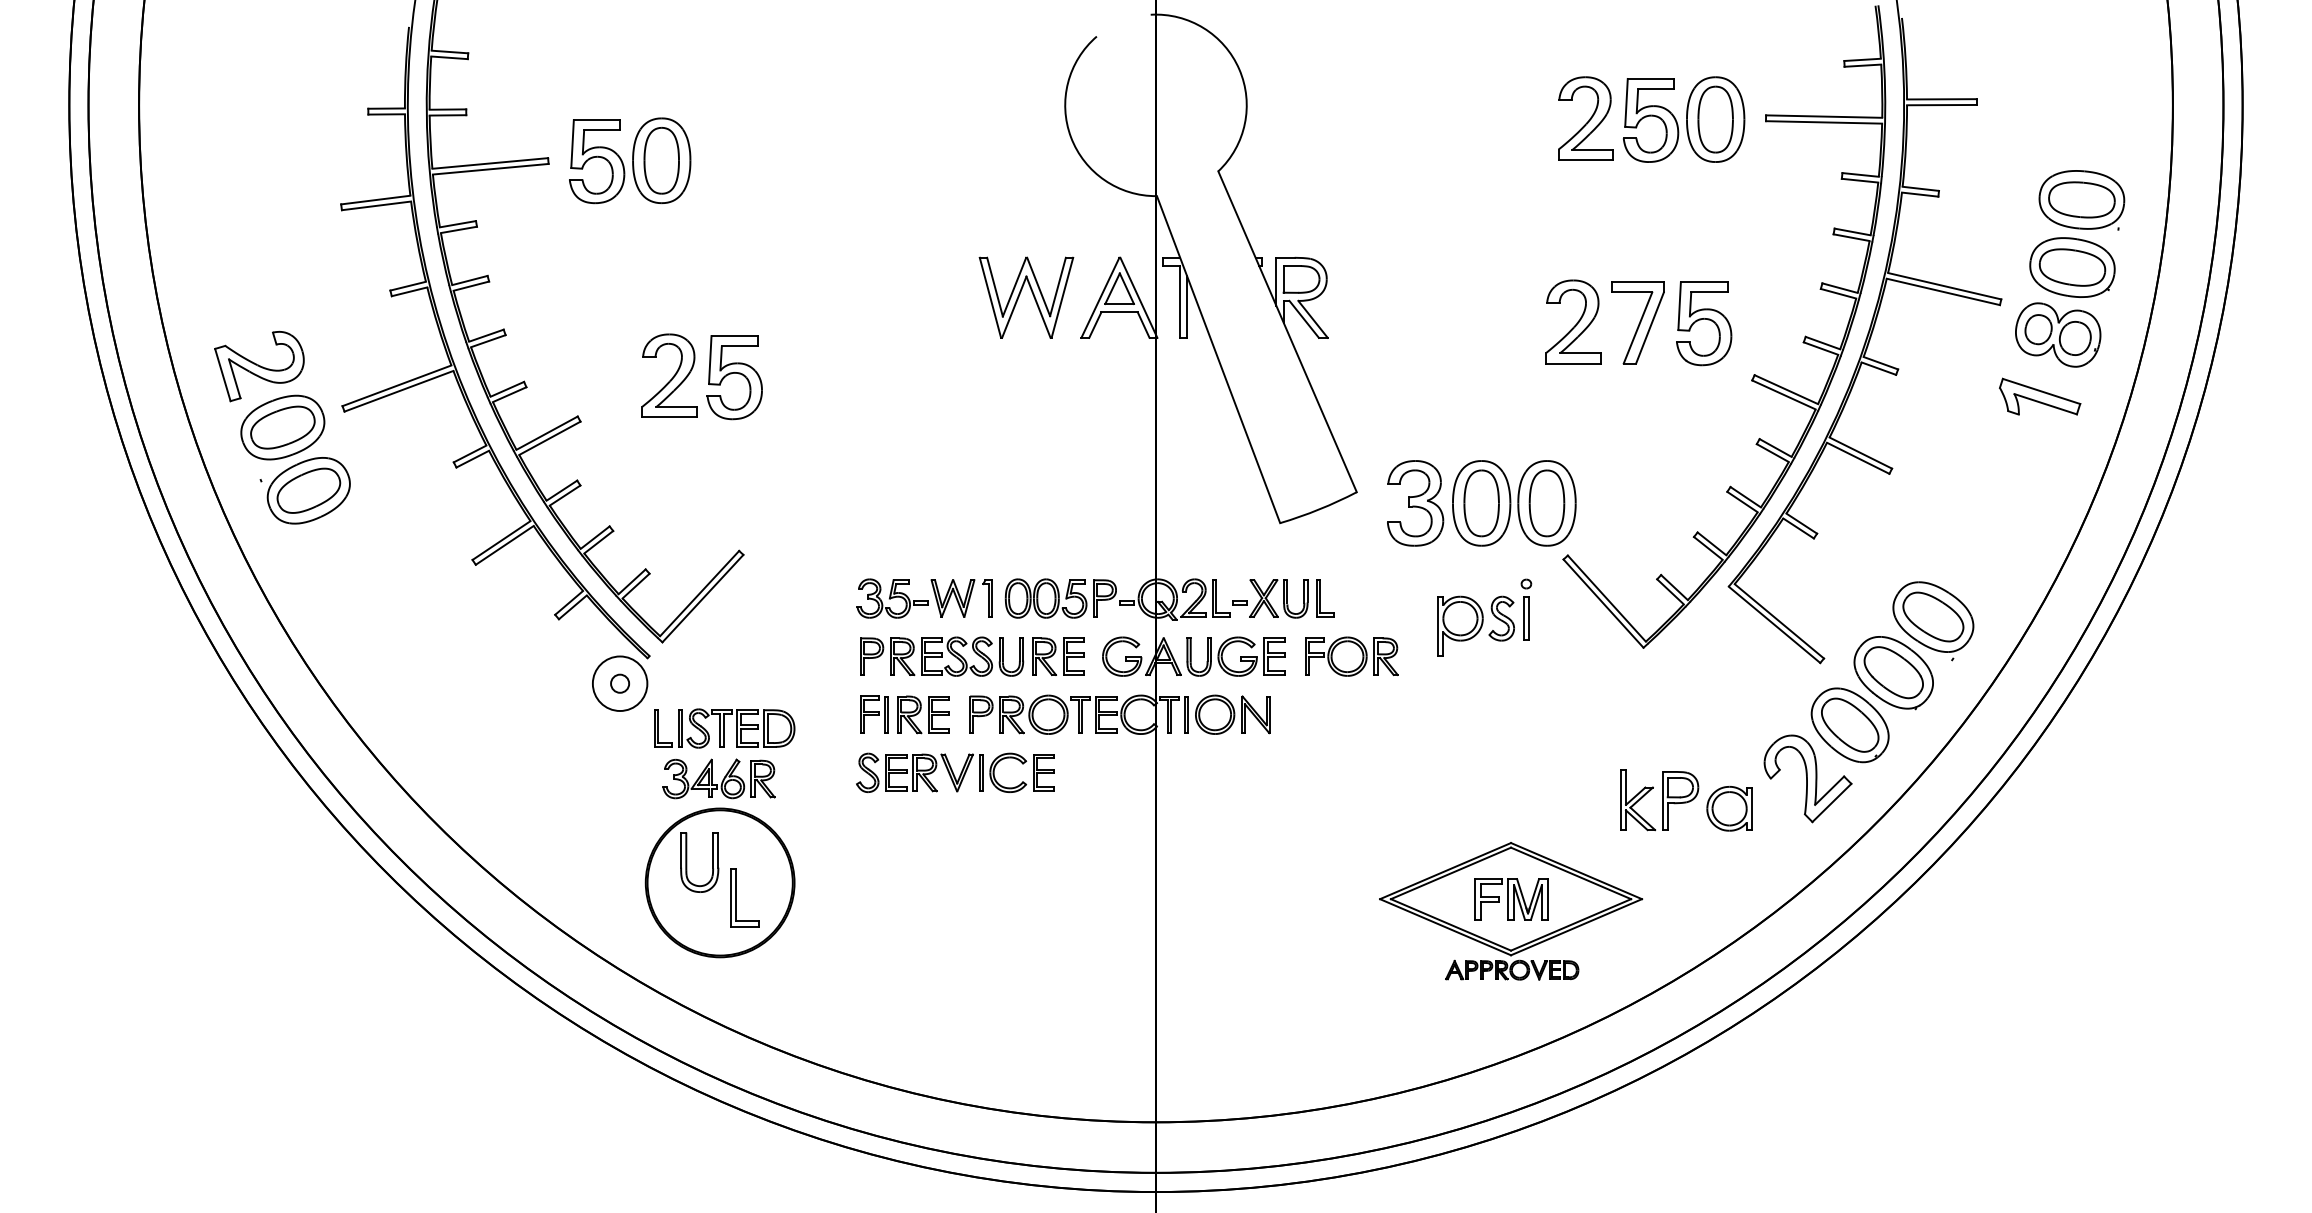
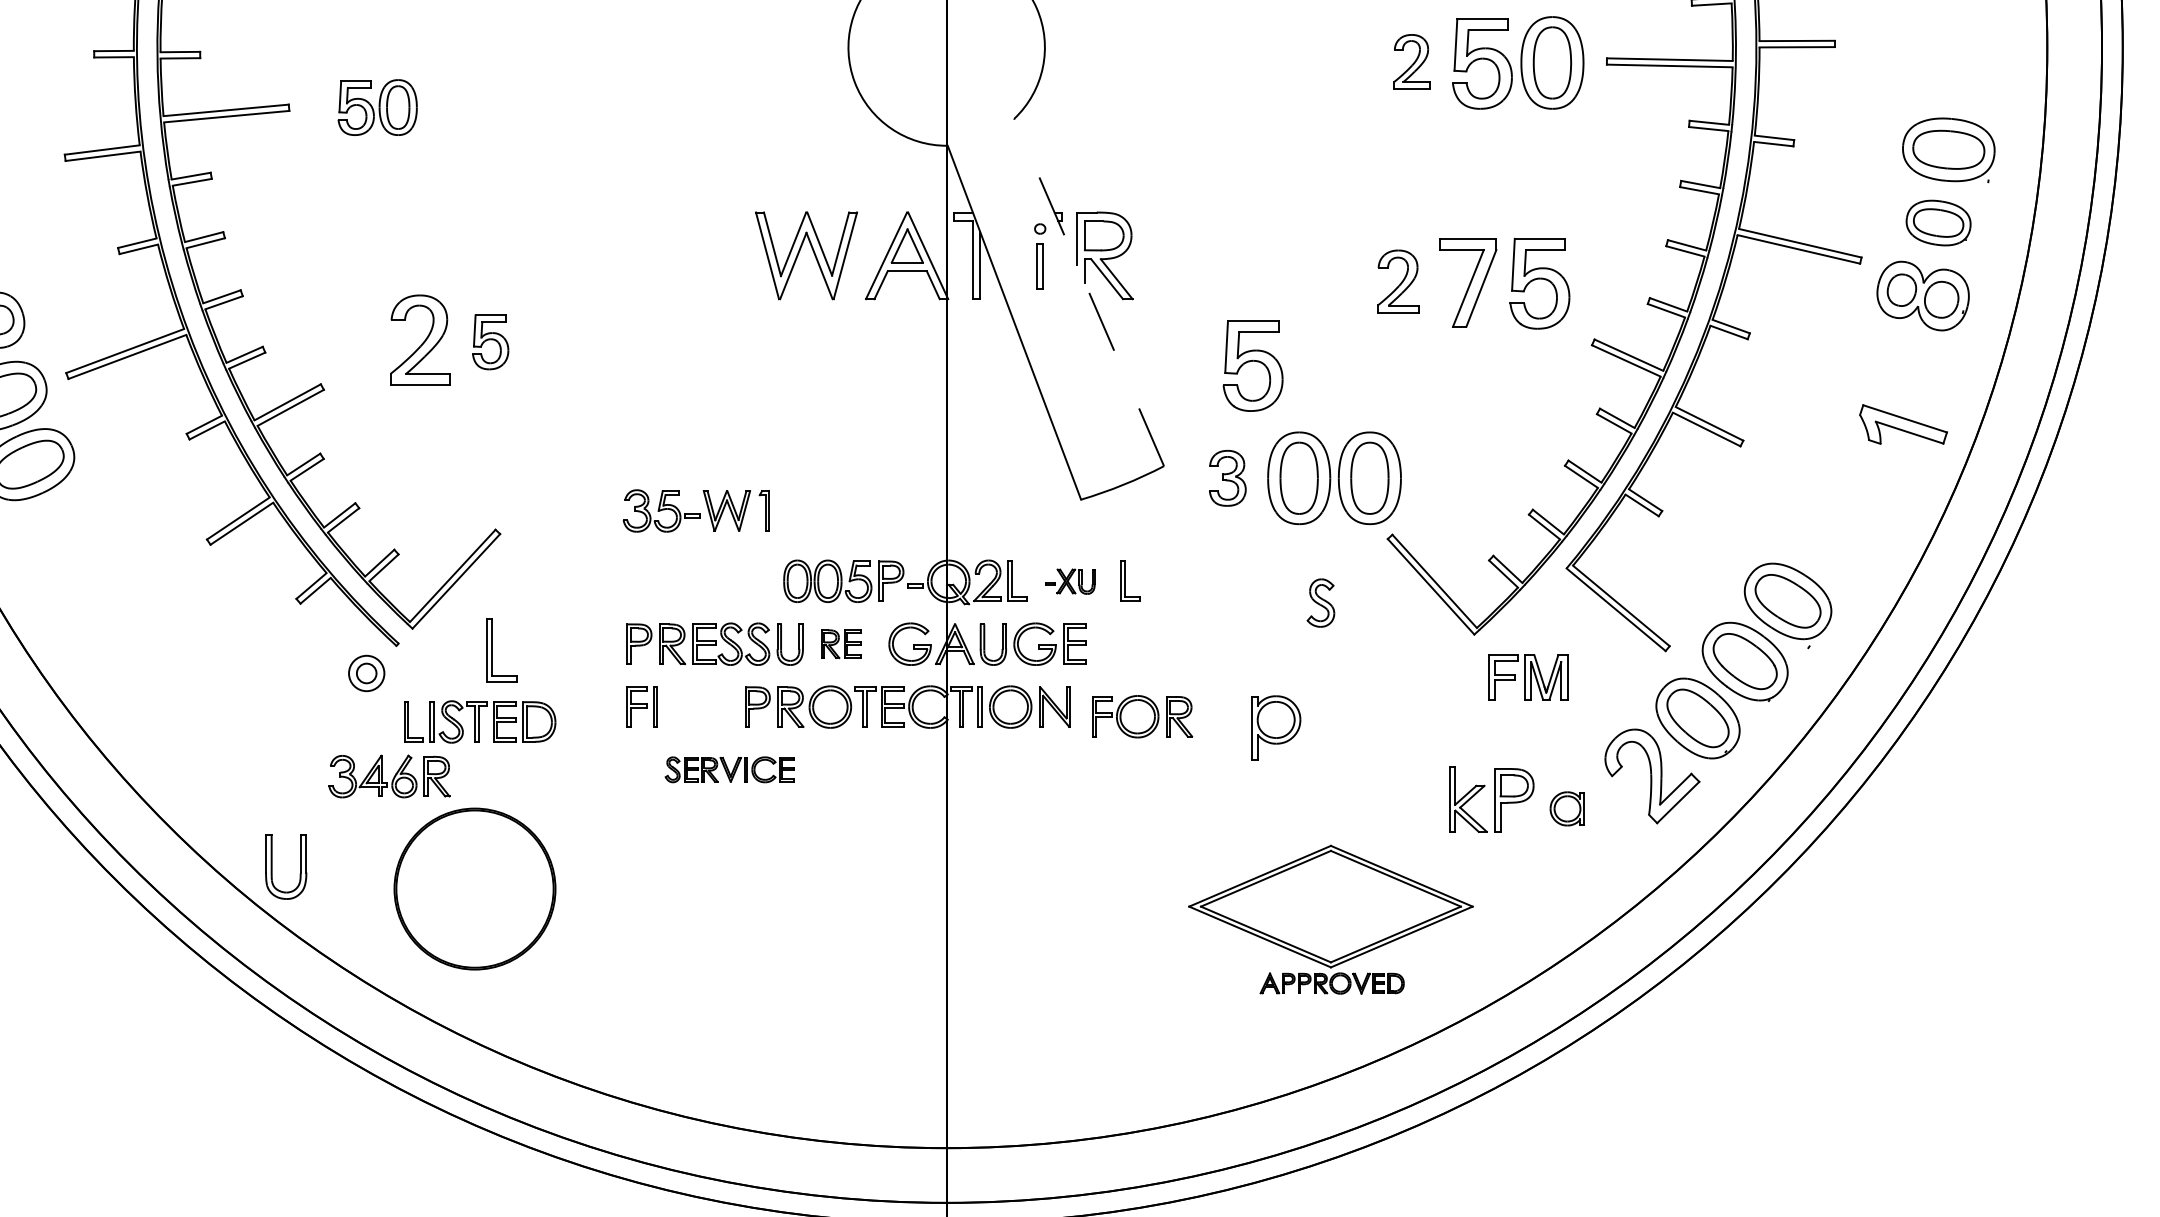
part: (1585, 118) -> (1411, 61), size x0.6
part: (630, 160) -> (377, 107), size x0.6
part: (2072, 267) -> (1938, 222), size x0.7
part: (1573, 321) -> (1398, 281), size x0.7
line: (1287, 331) -> (1089, 292), solid -> dashed
part: (734, 377) -> (490, 342), size x0.6
part: (2040, 396) -> (1903, 424), moved
part: (1439, 399) -> (1253, 365), added
part: (1415, 503) -> (1227, 478), size x0.6
part: (924, 598) -> (696, 510), moved
part: (1270, 598) -> (1070, 581), size x0.6
part: (1526, 609) -> (1040, 256), moved
part: (1460, 625) -> (1276, 727), moved
part: (1058, 656) -> (841, 644), size x0.7
part: (1351, 656) -> (1142, 716), moved
circle: (619, 683) -> (366, 673), size x0.6
part: (923, 714) -> (695, 706), removed
part: (955, 772) -> (729, 769), size x0.6
part: (718, 778) -> (388, 776), moved
part: (1729, 808) -> (1567, 808), size x0.7
part: (687, 862) -> (272, 866), moved
part: (736, 897) -> (492, 650), moved
part: (1511, 899) -> (1528, 677), moved

